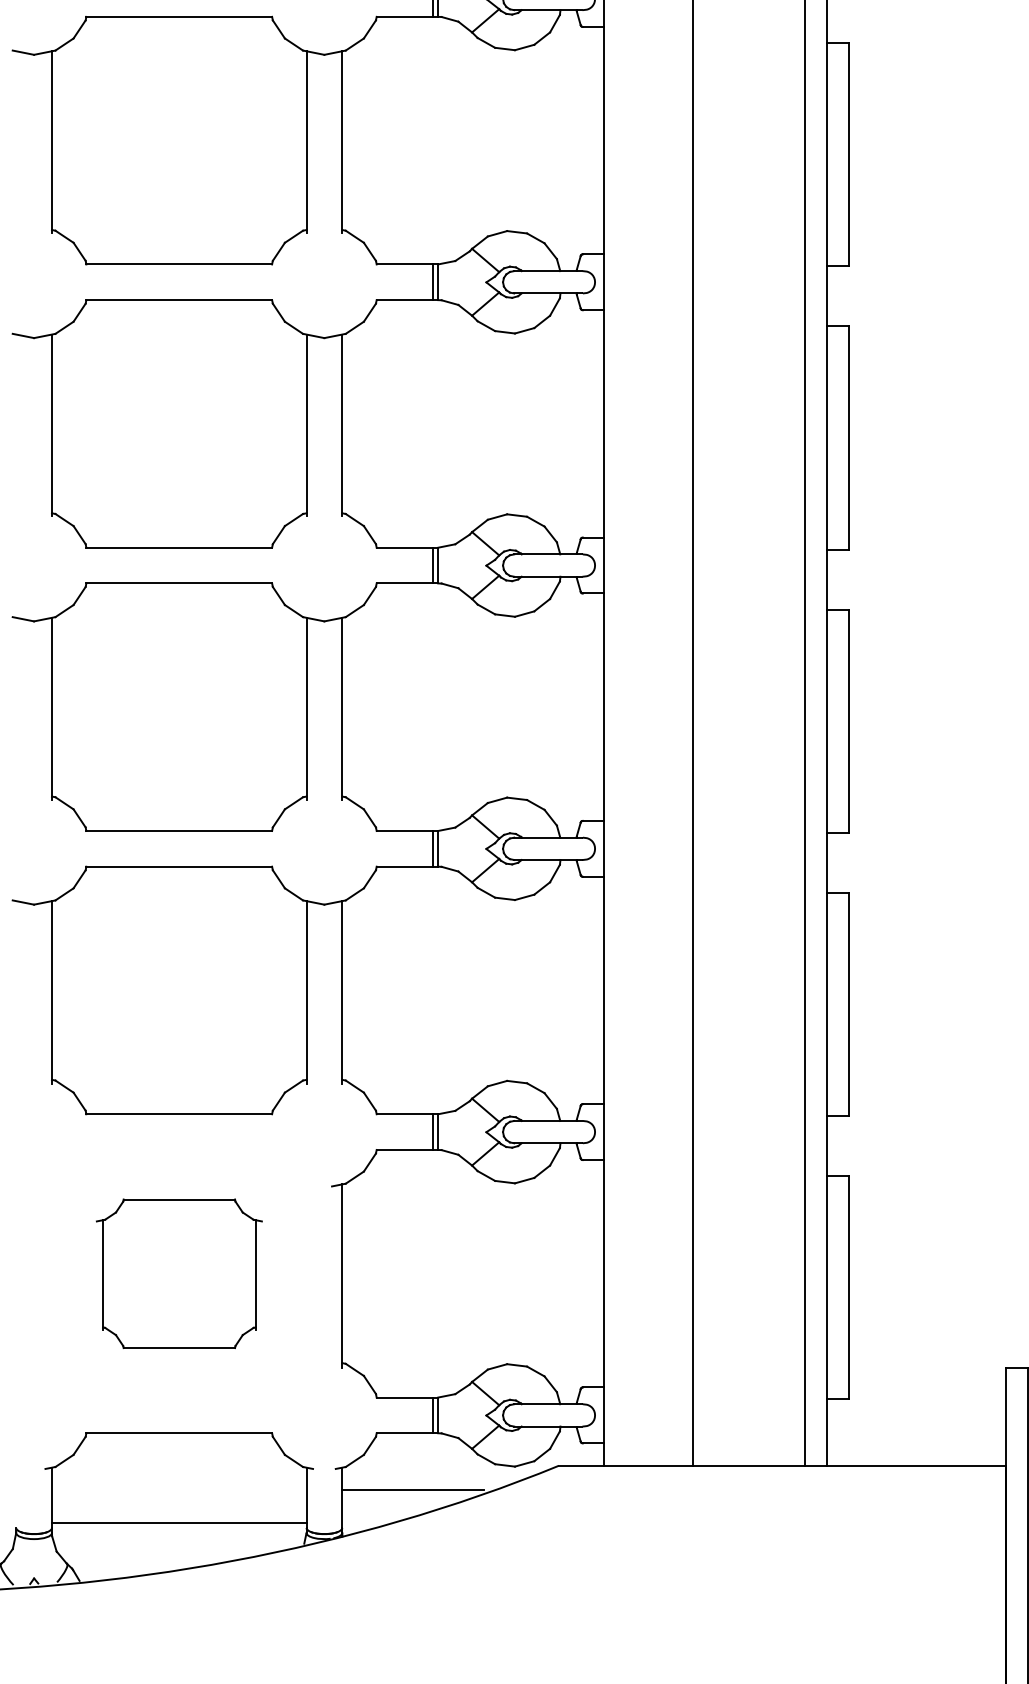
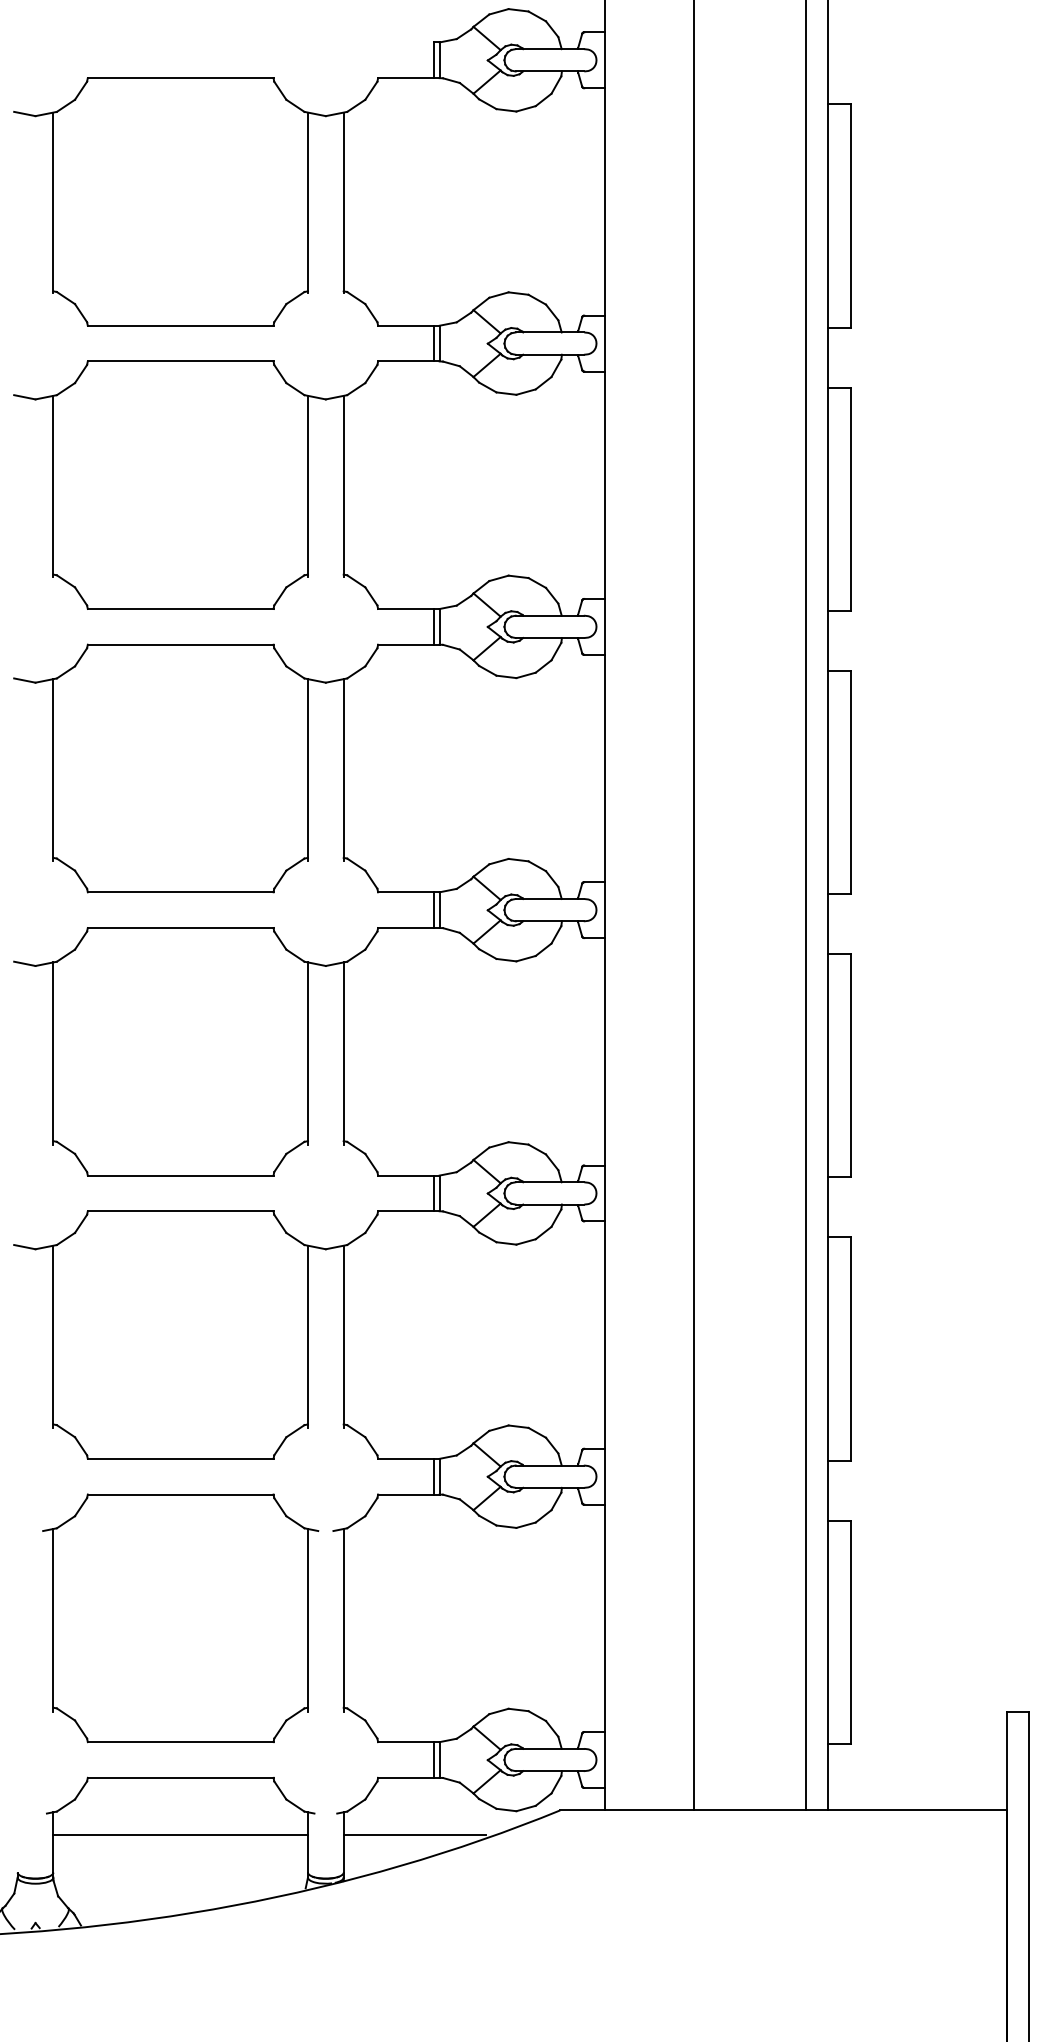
part: (179, 1273) -> (180, 1618), size x1.67
line: (179, 1523) -> (180, 1835), moved

